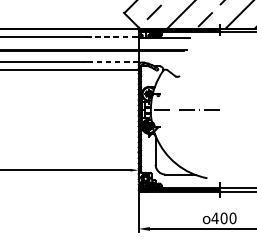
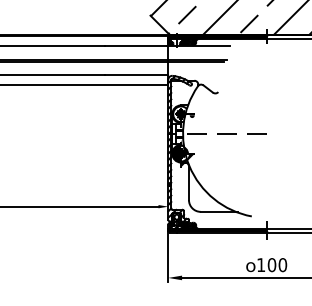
line: (111, 37) -> (135, 45), dashed -> solid
line: (112, 62) -> (136, 75), dashed -> solid
text: (214, 217) -> (260, 264), 400 -> 100

